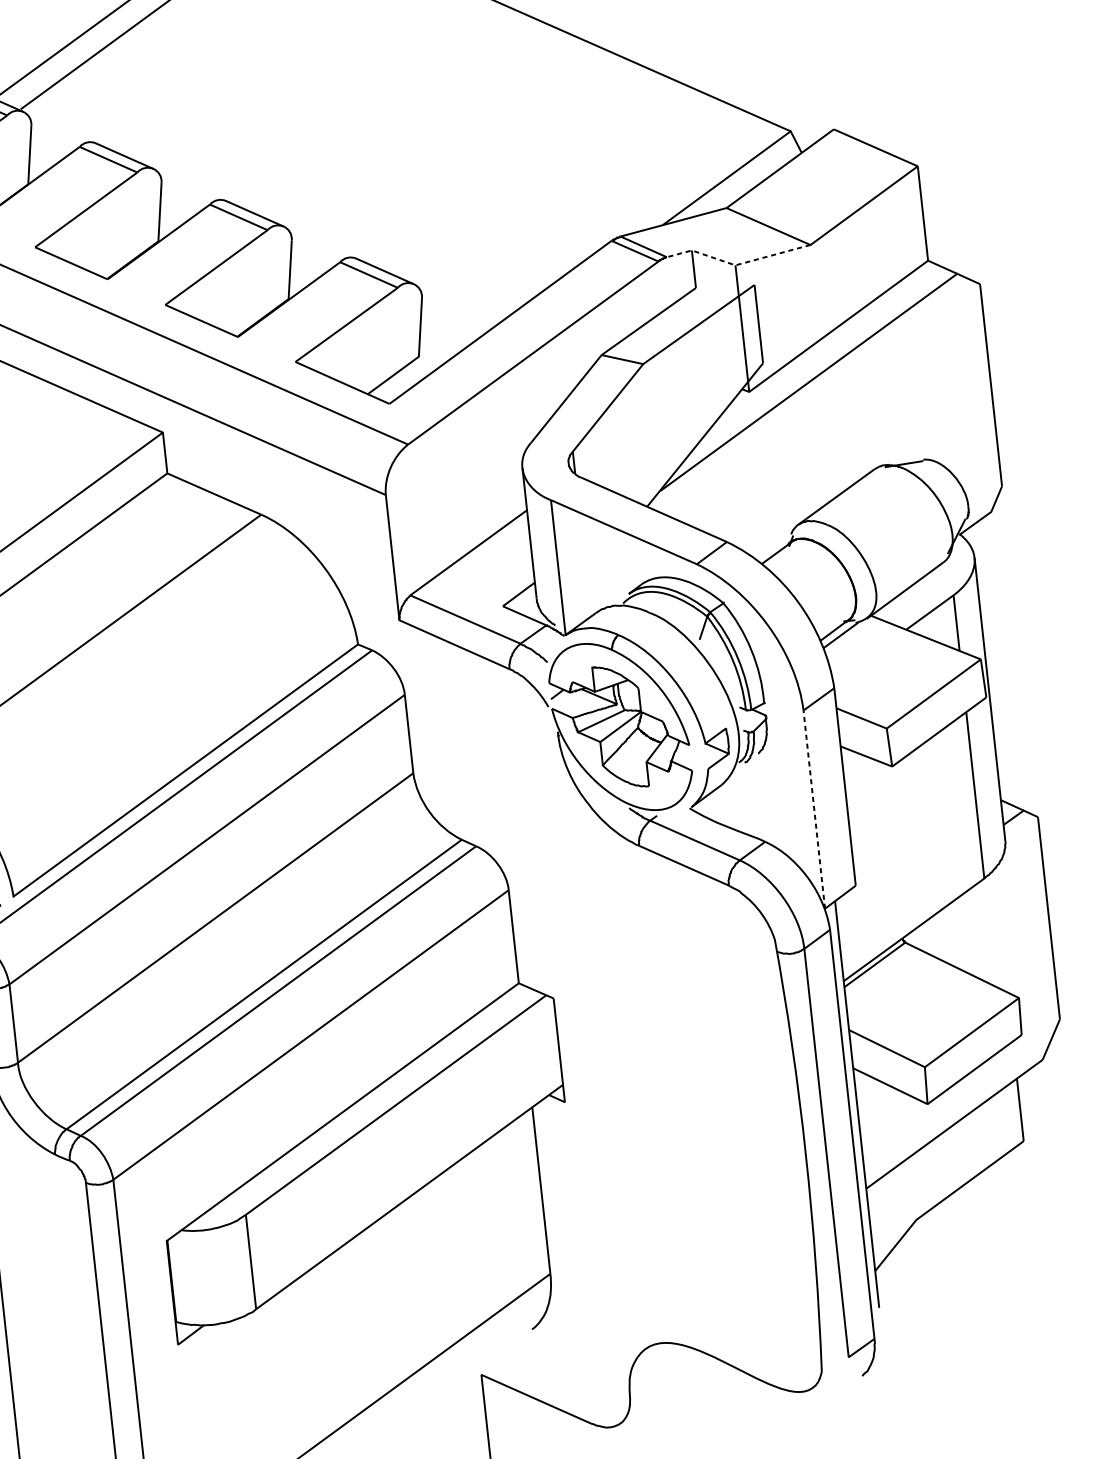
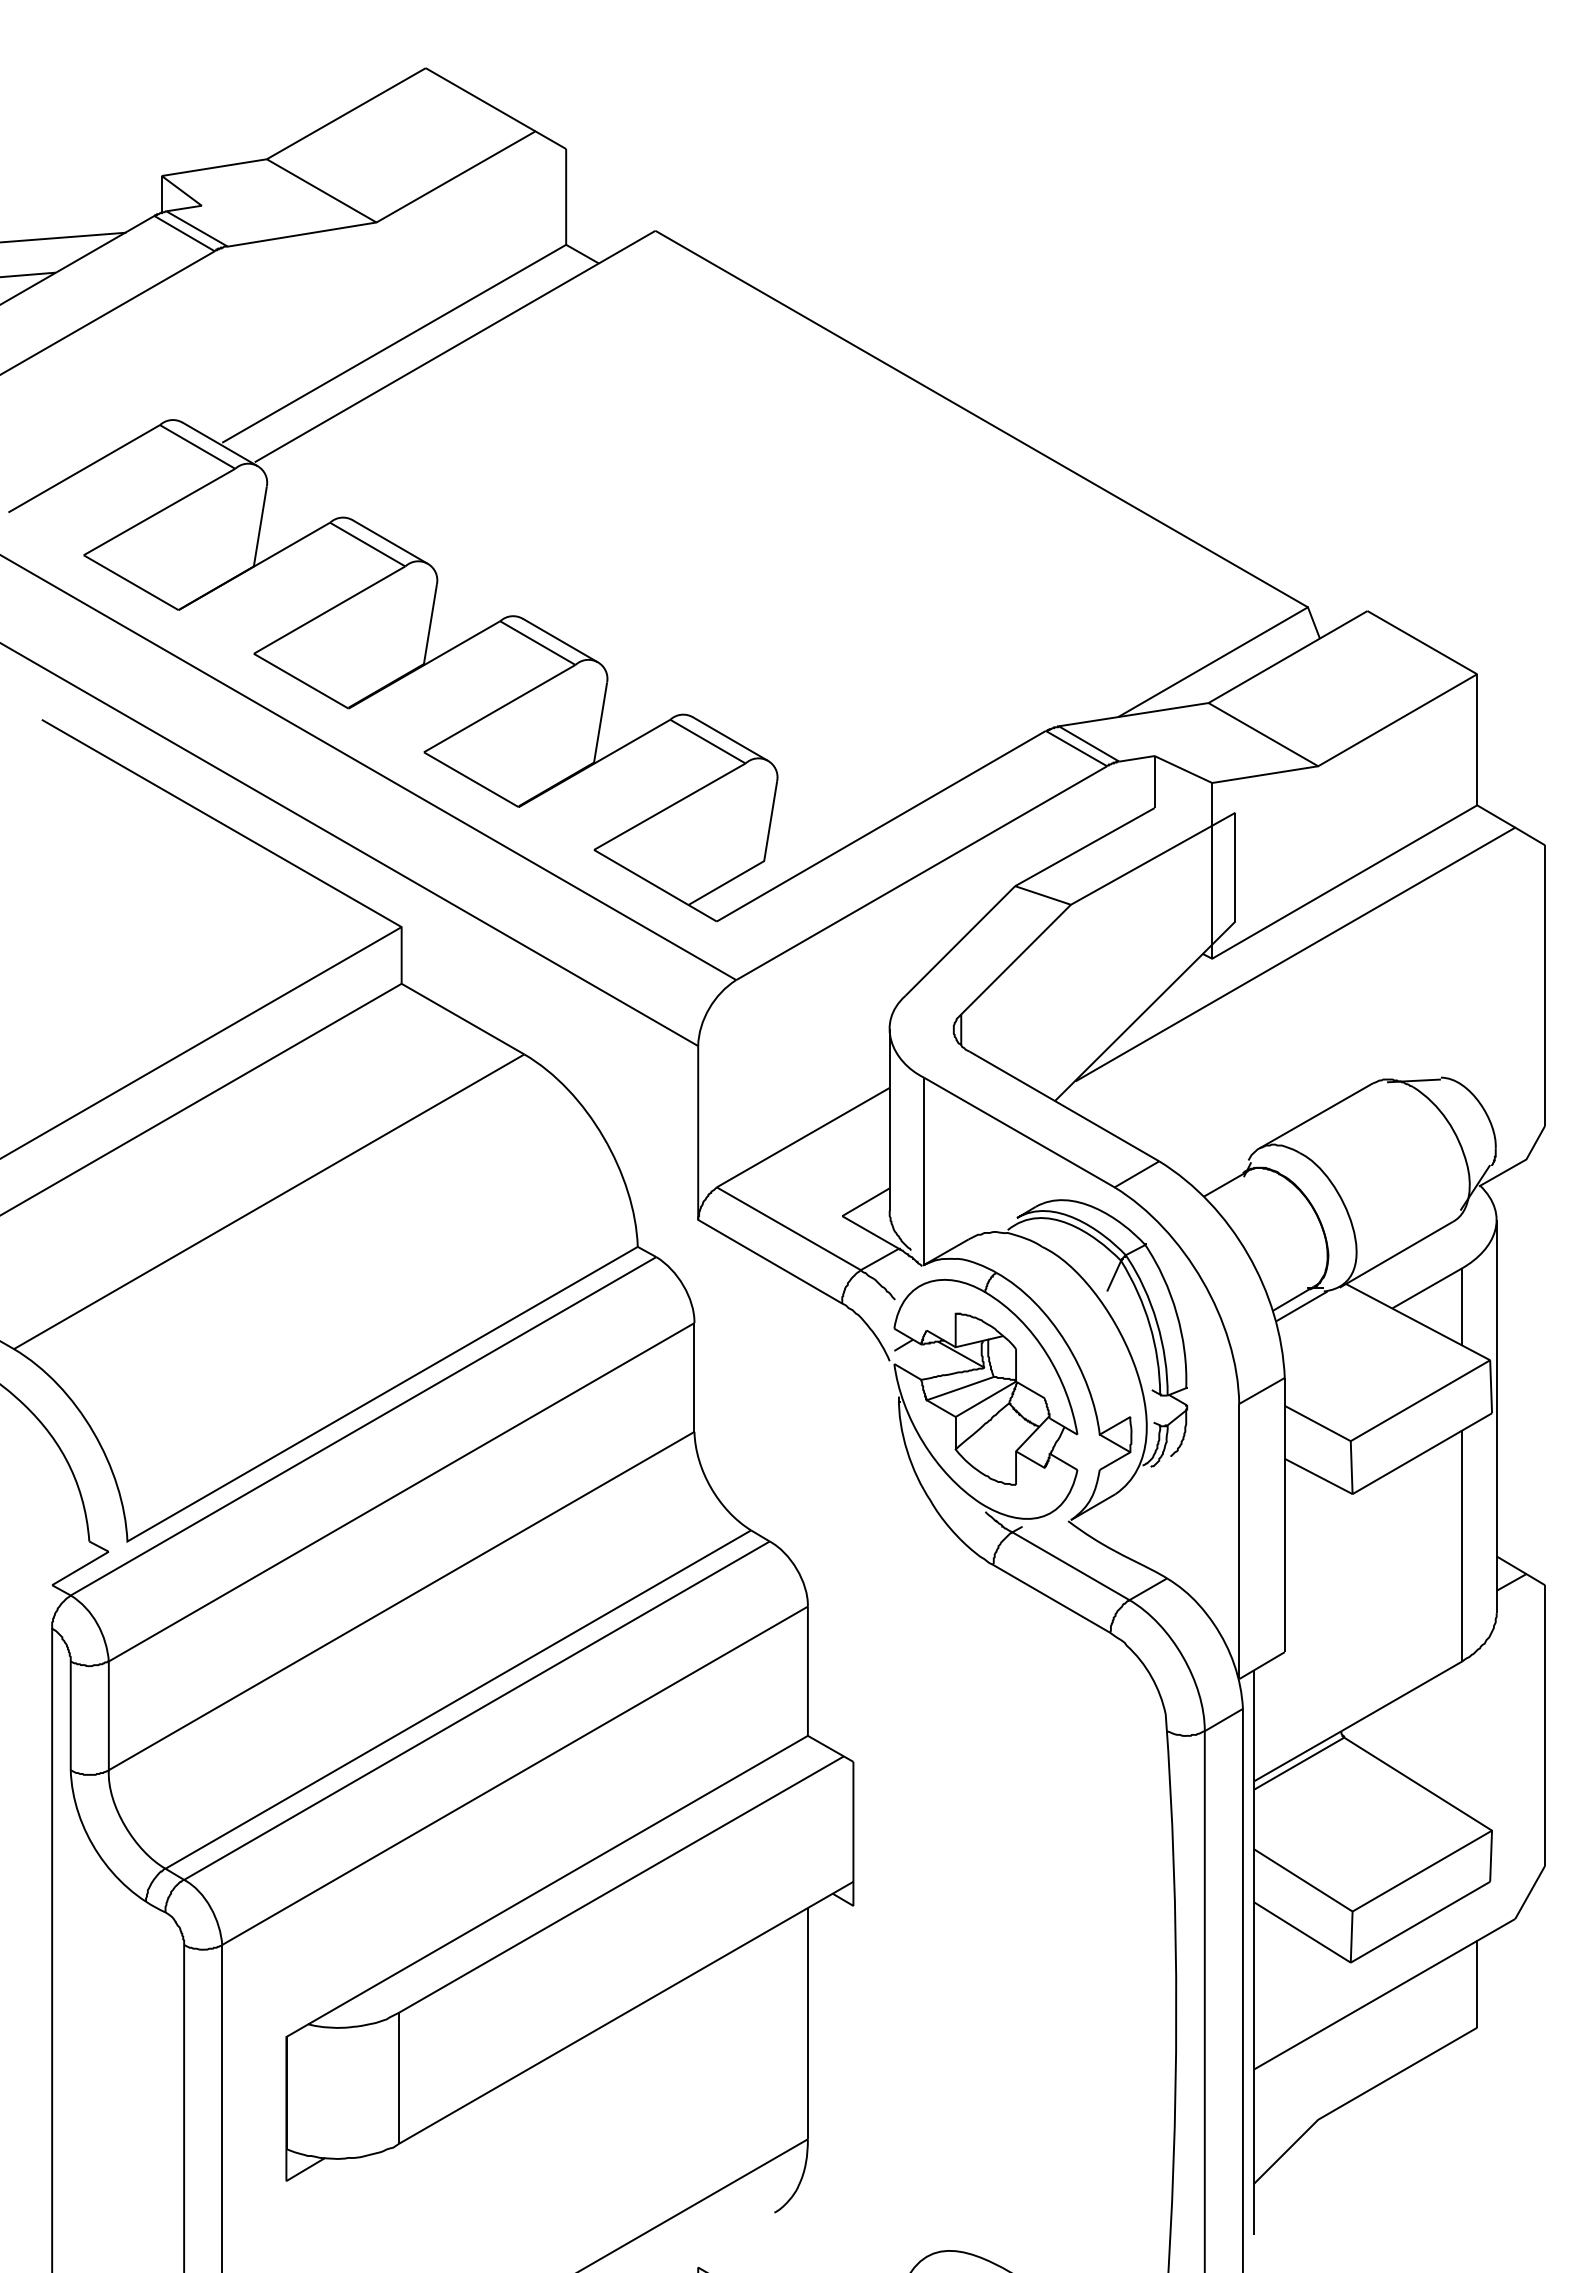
line: (737, 264) -> (1215, 782), dashed -> solid
line: (814, 809) -> (1239, 1541), dashed -> solid

